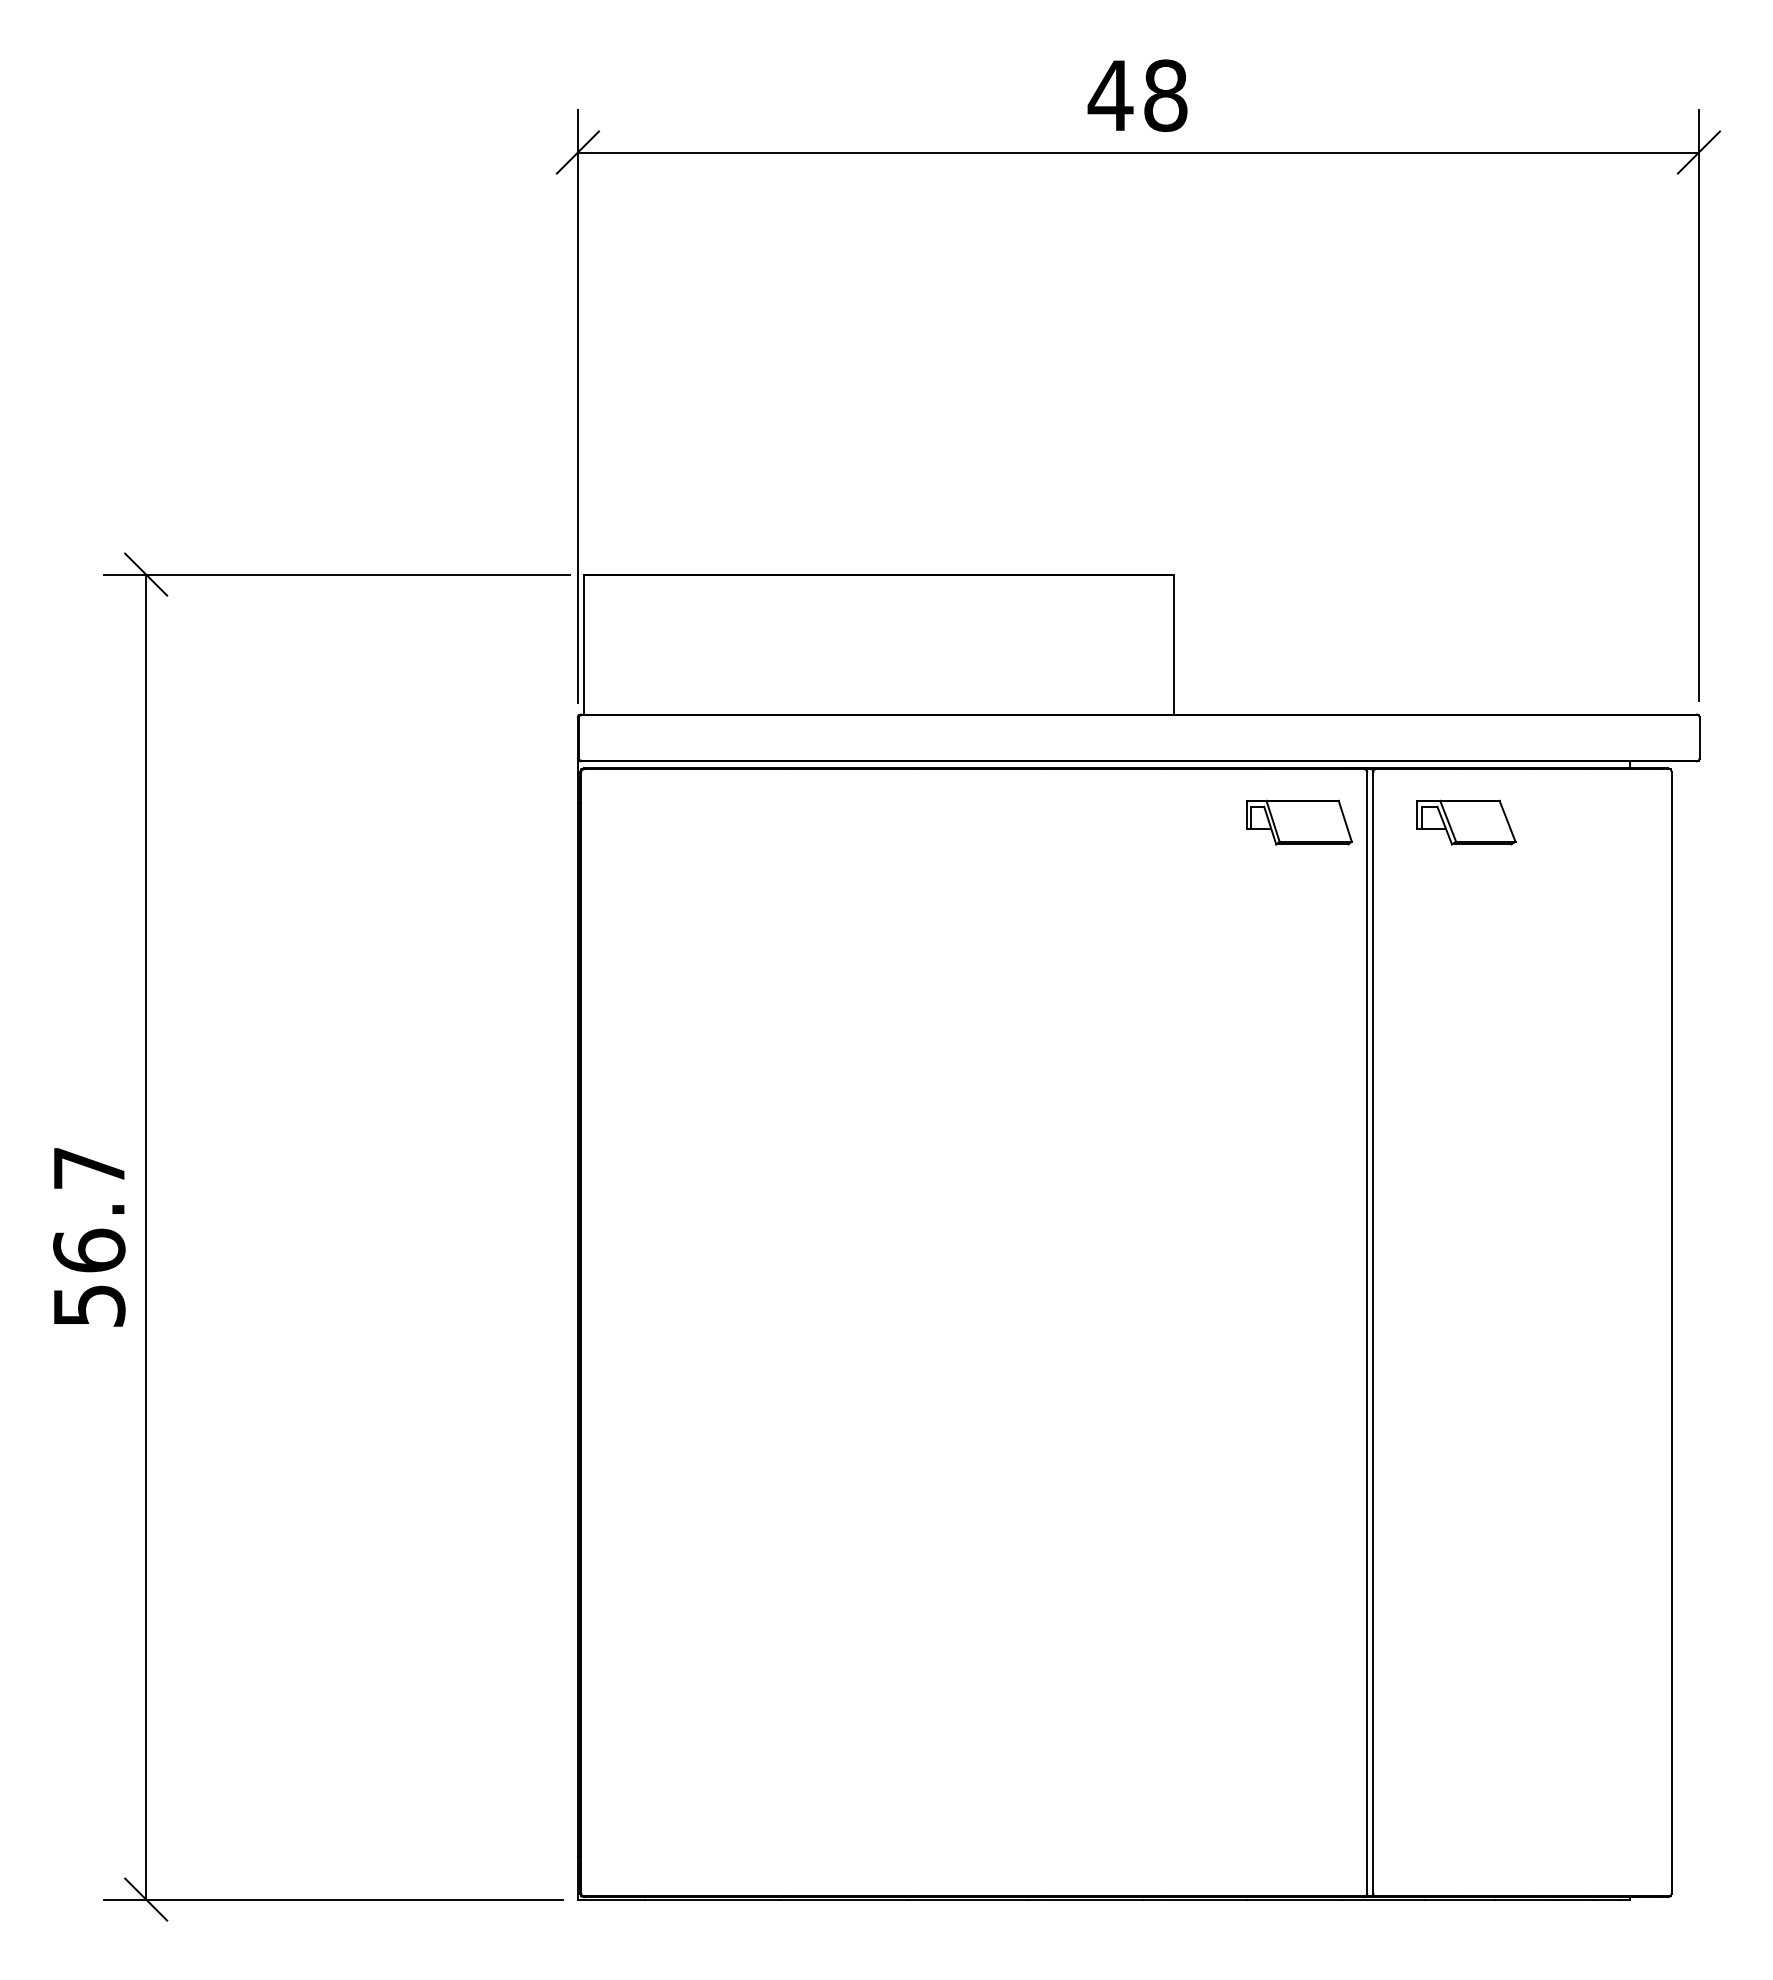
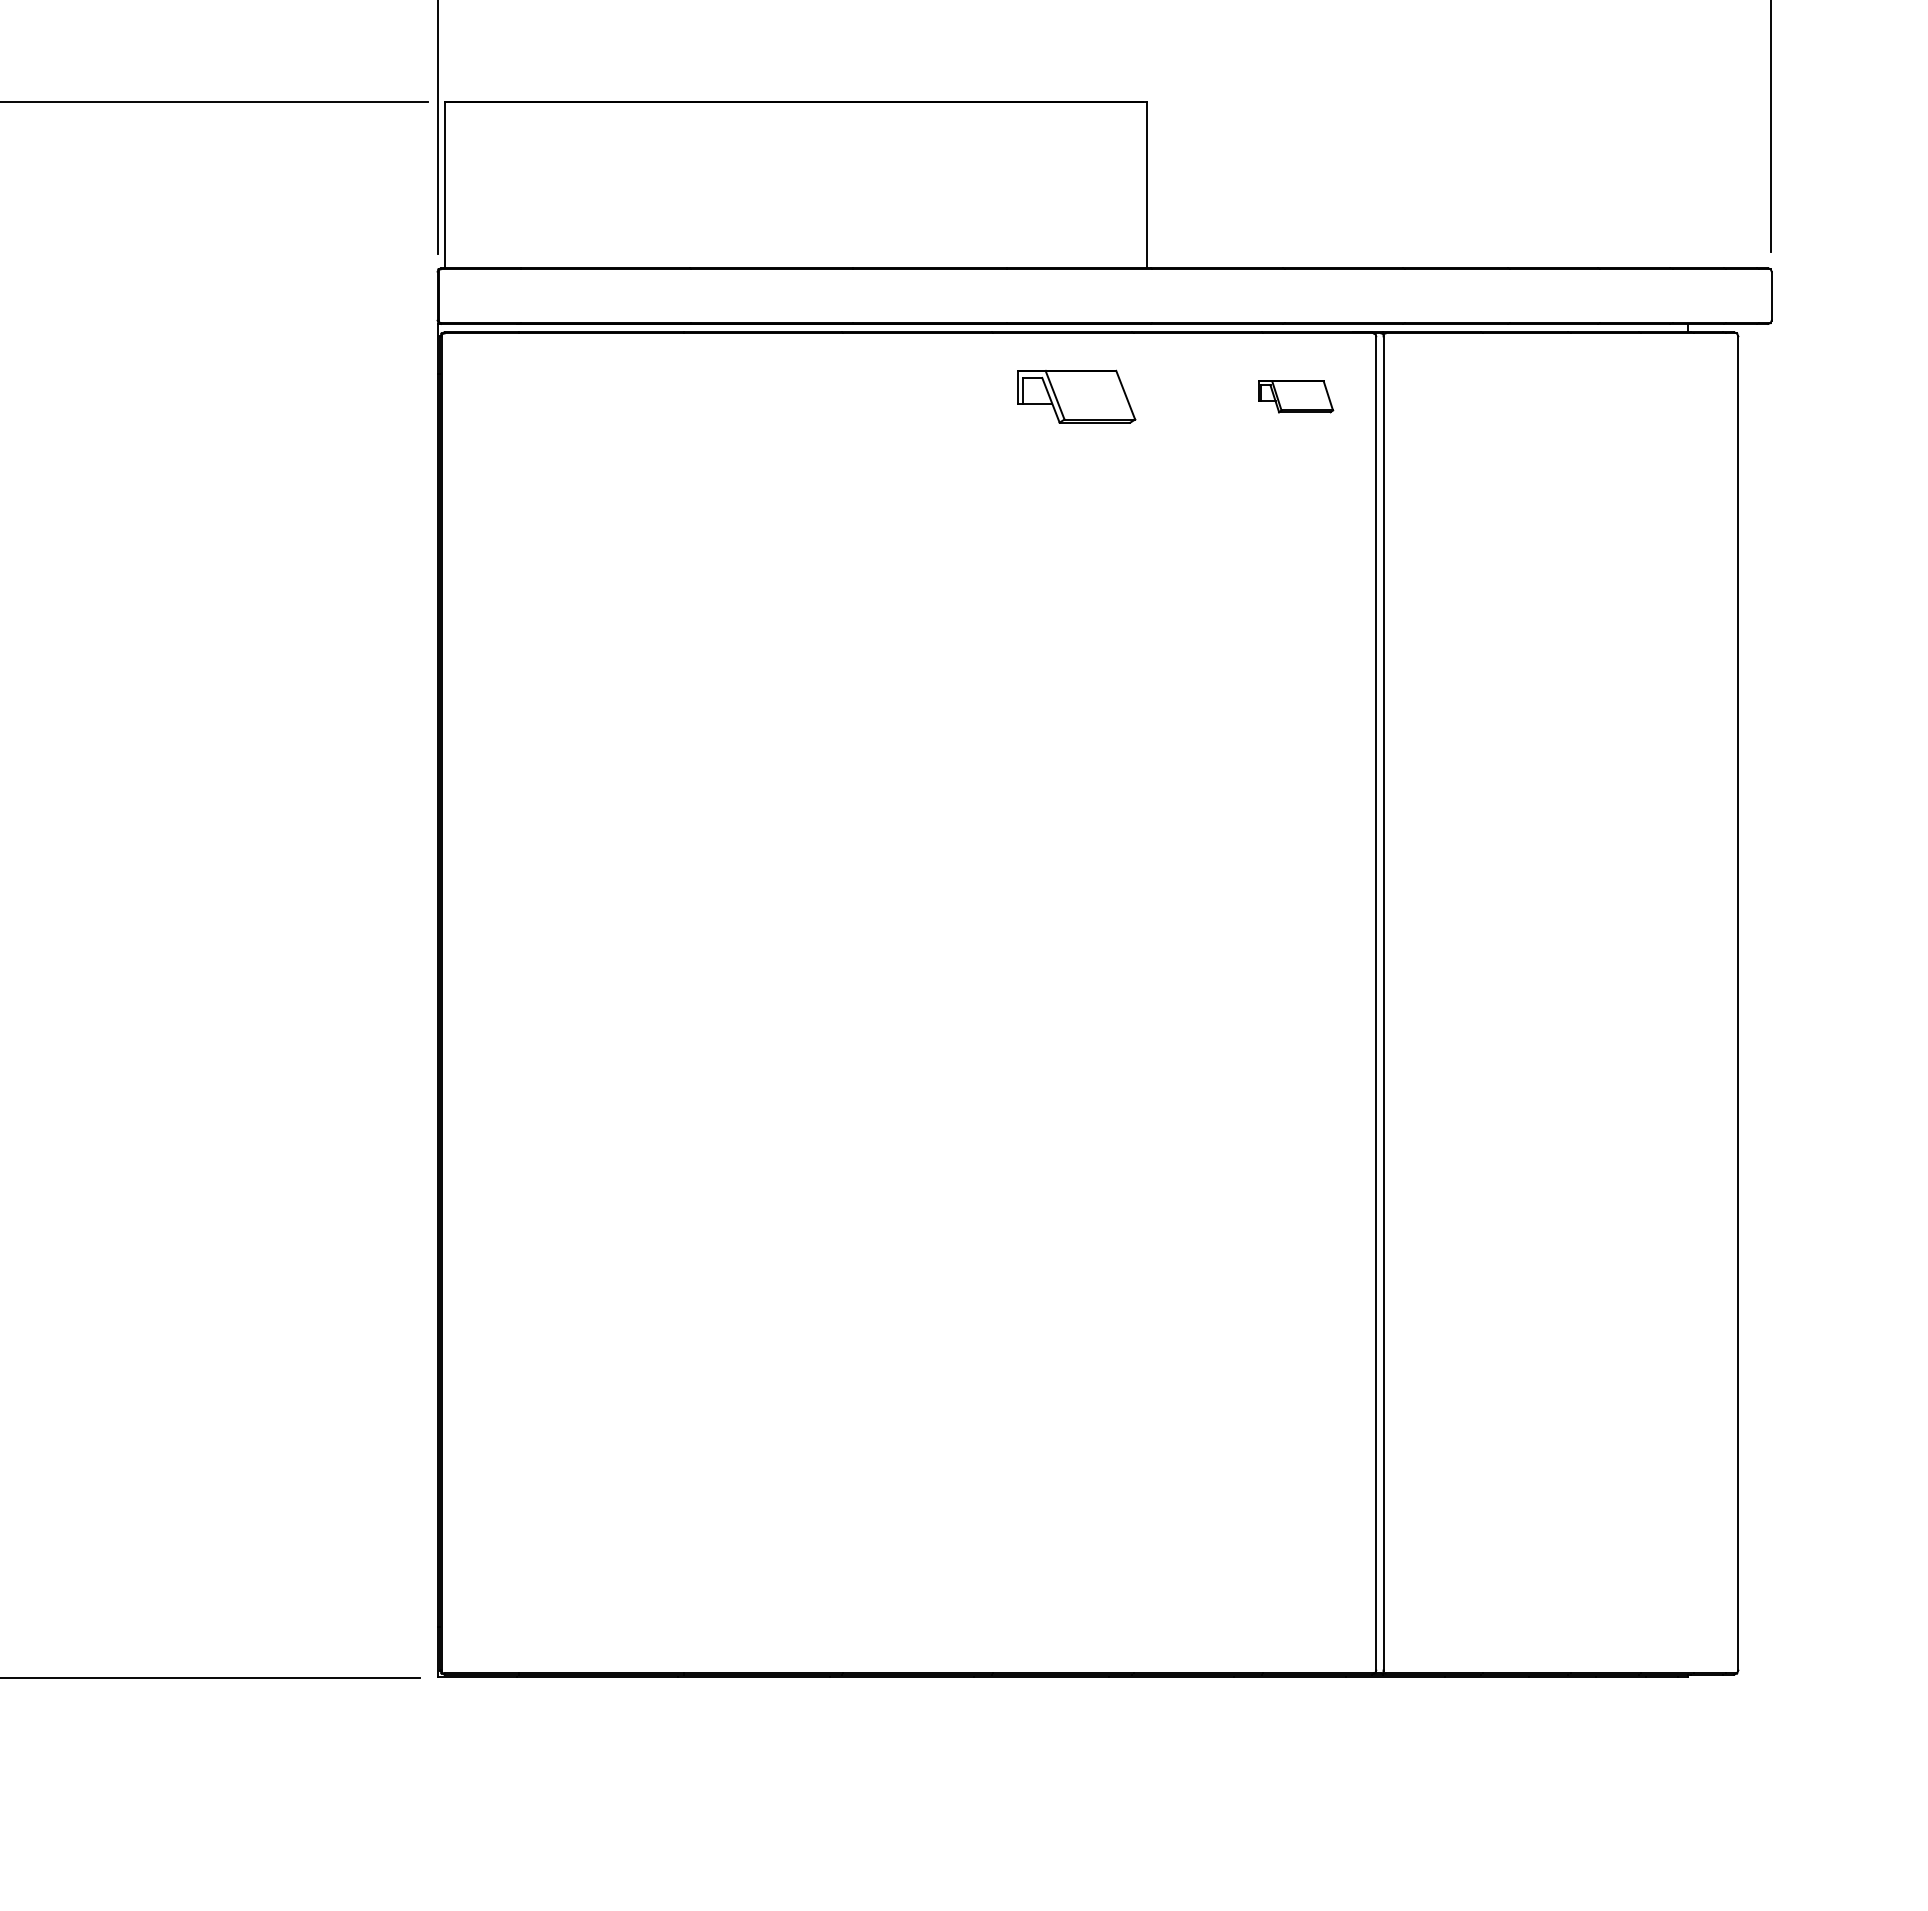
part: (1299, 822) -> (1295, 396), size x0.6
part: (1466, 822) -> (1076, 396), moved

